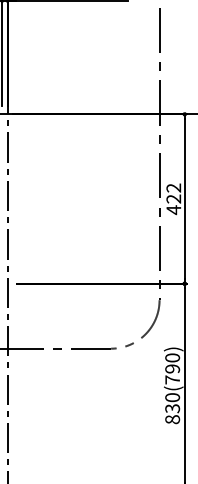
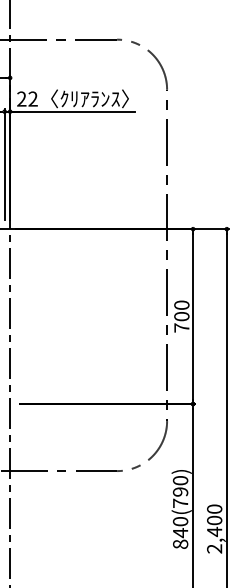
text: (173, 198) -> (181, 316), 422 -> 700
text: (172, 409) -> (180, 533), 830(790) -> 840(790)

